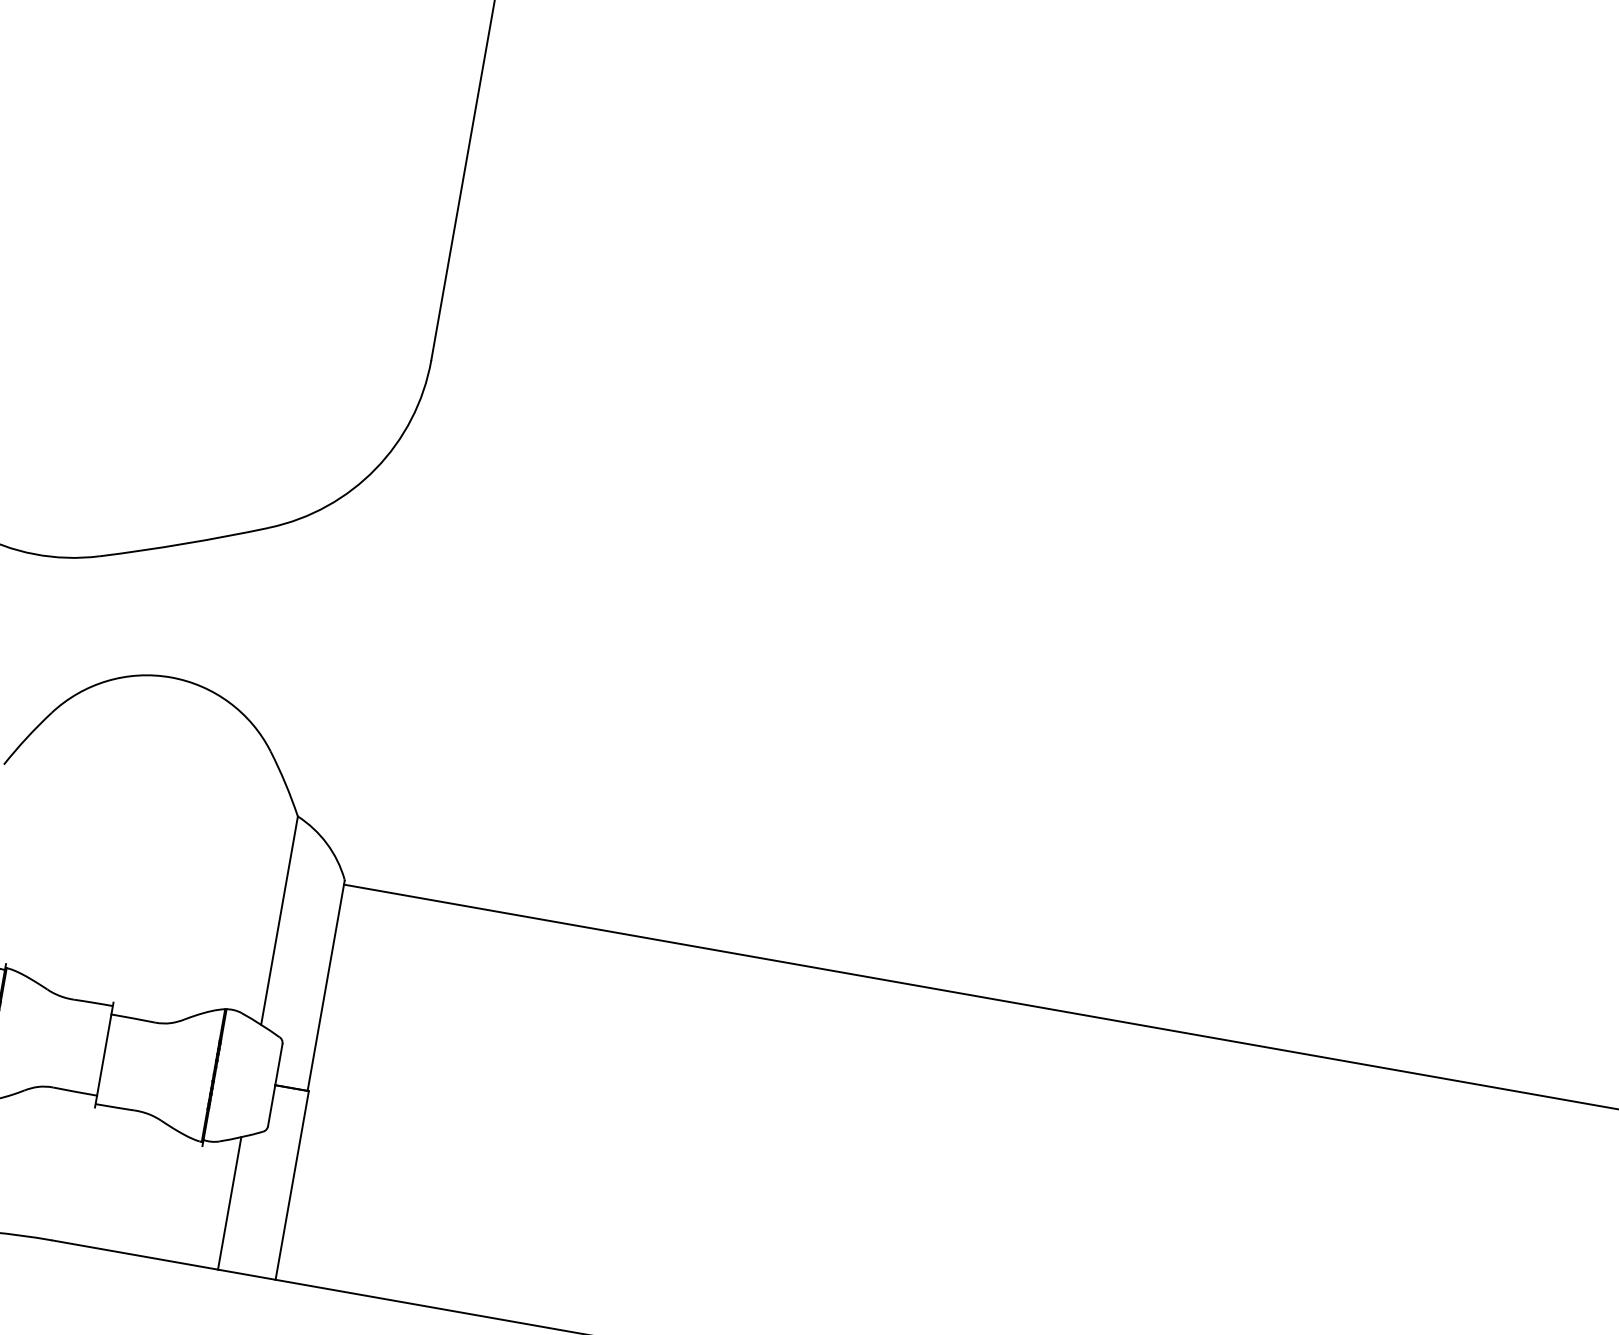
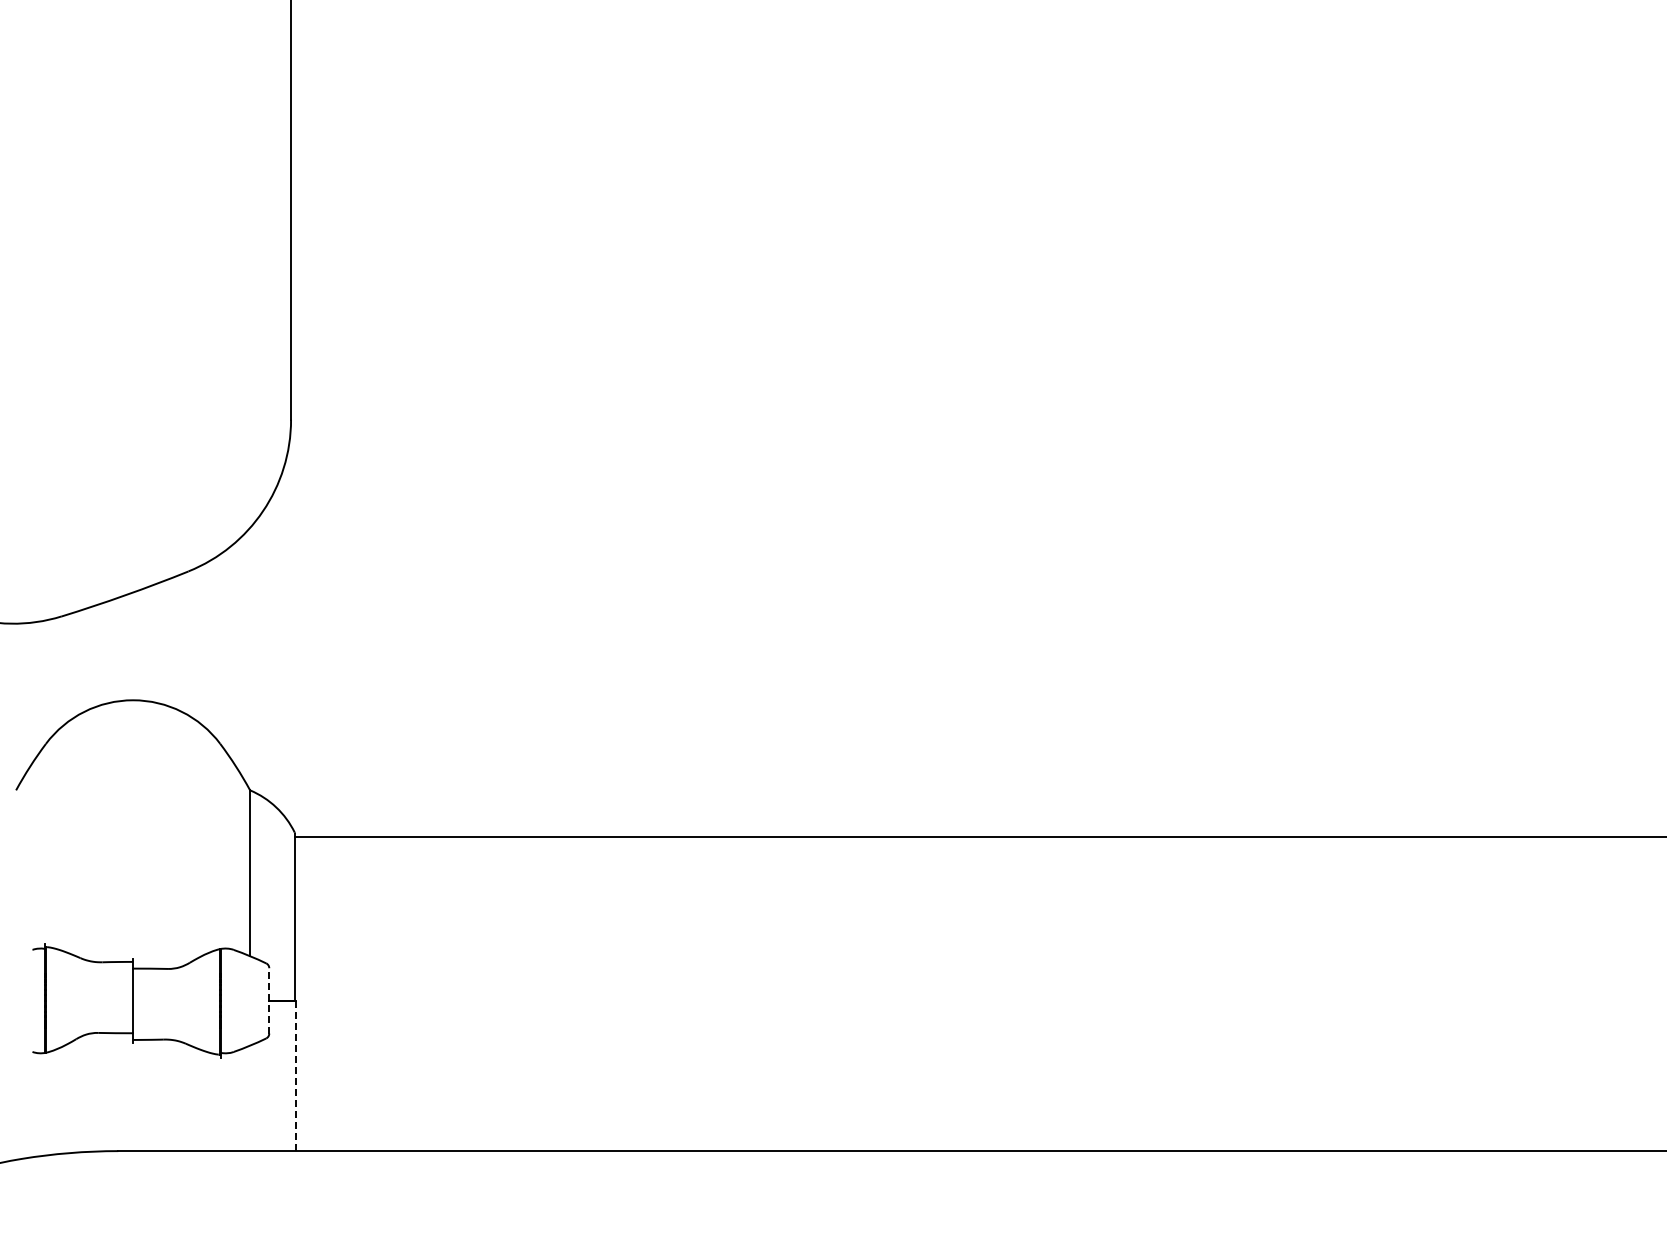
line: (275, 1084) -> (269, 1000), solid -> dashed
line: (292, 1184) -> (296, 1075), solid -> dashed
line: (230, 1203) -> (250, 1098), removed

